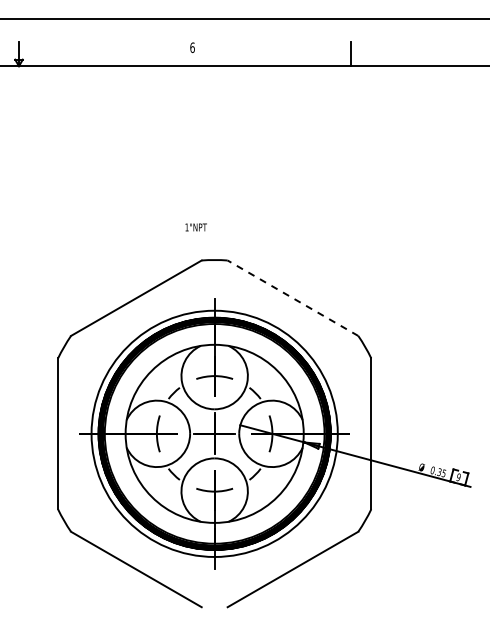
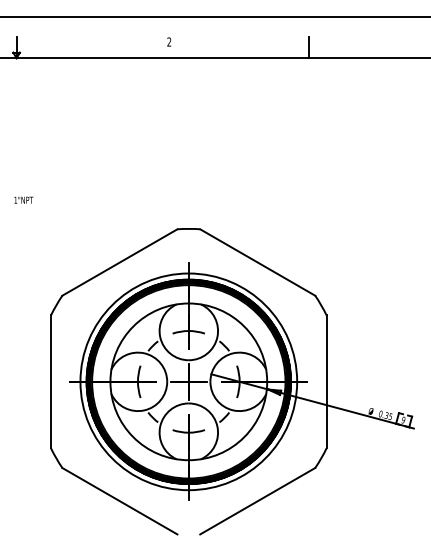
text: (192, 47) -> (169, 41), 6 -> 2
text: (195, 227) -> (23, 200), moved
line: (292, 297) -> (257, 261), dashed -> solid

